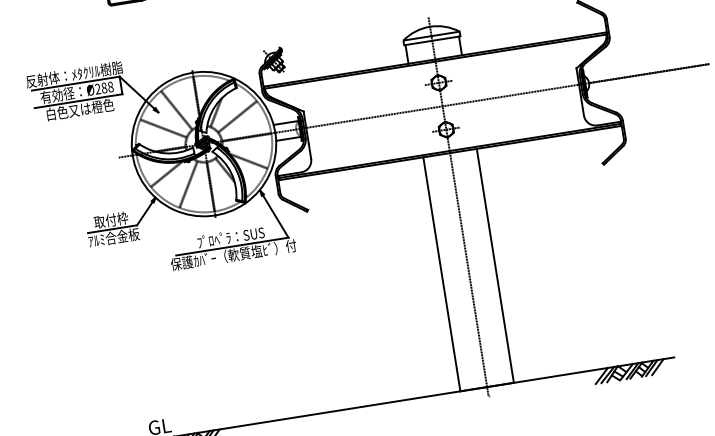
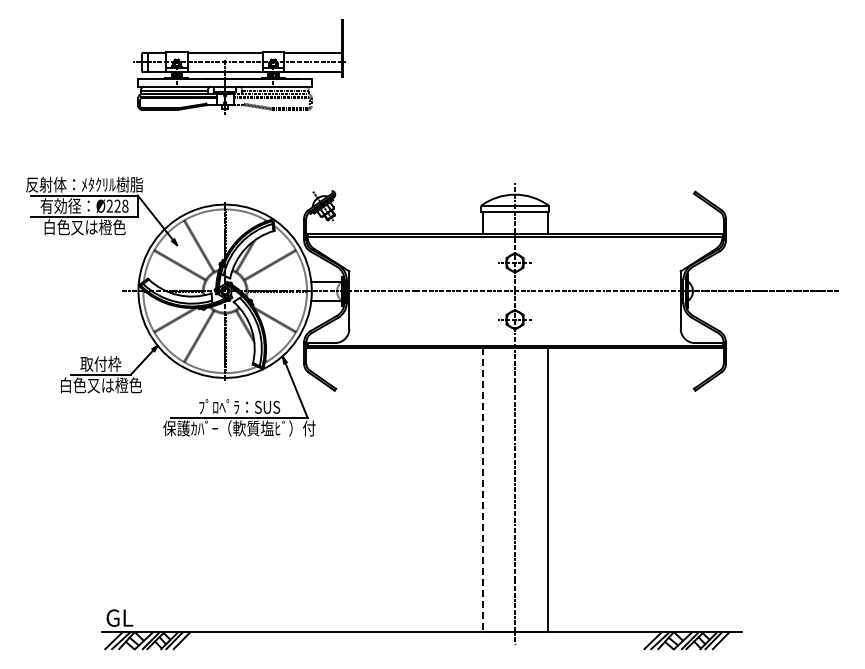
text: (104, 87) -> (117, 205), Ø288 -> Ø228
text: (114, 237) -> (101, 385), ｱﾙﾐ合金板 -> 白色又は橙色
line: (441, 274) -> (482, 490), solid -> dashed

